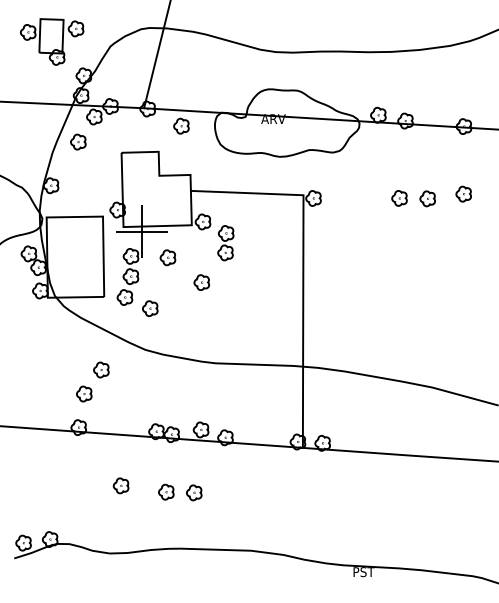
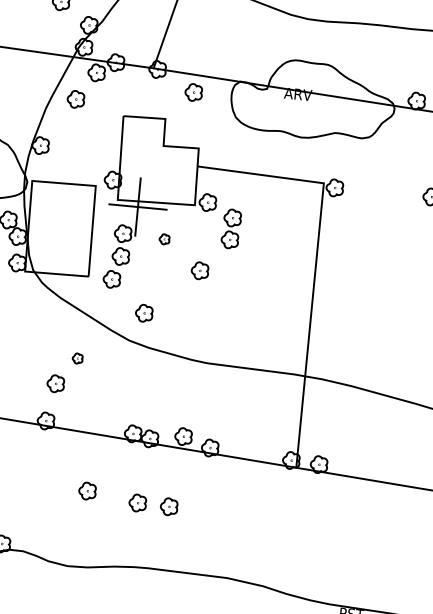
part: (167, 257) -> (164, 238), size x0.6
part: (150, 308) -> (144, 313), moved
part: (101, 369) -> (77, 358), size x0.6

